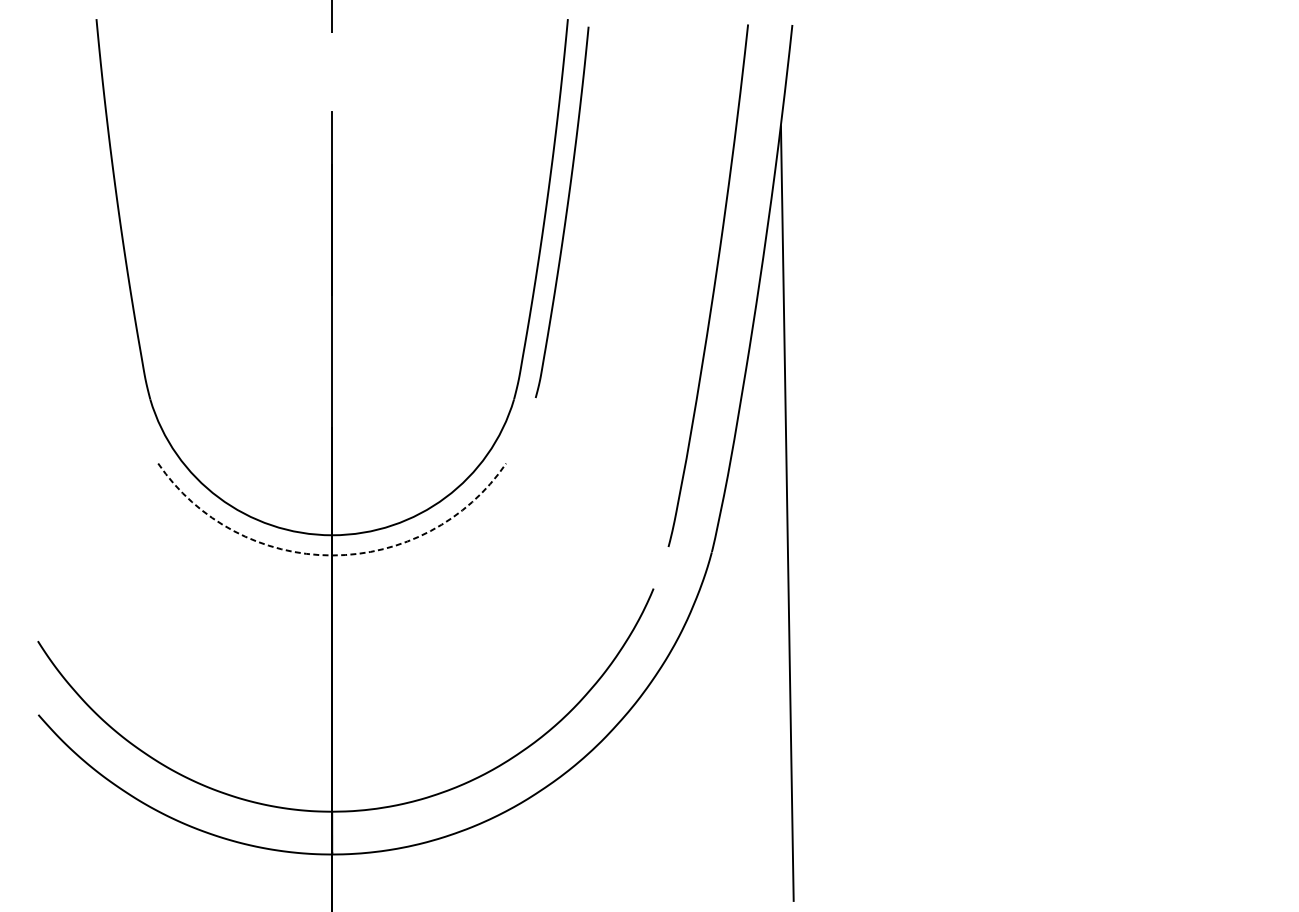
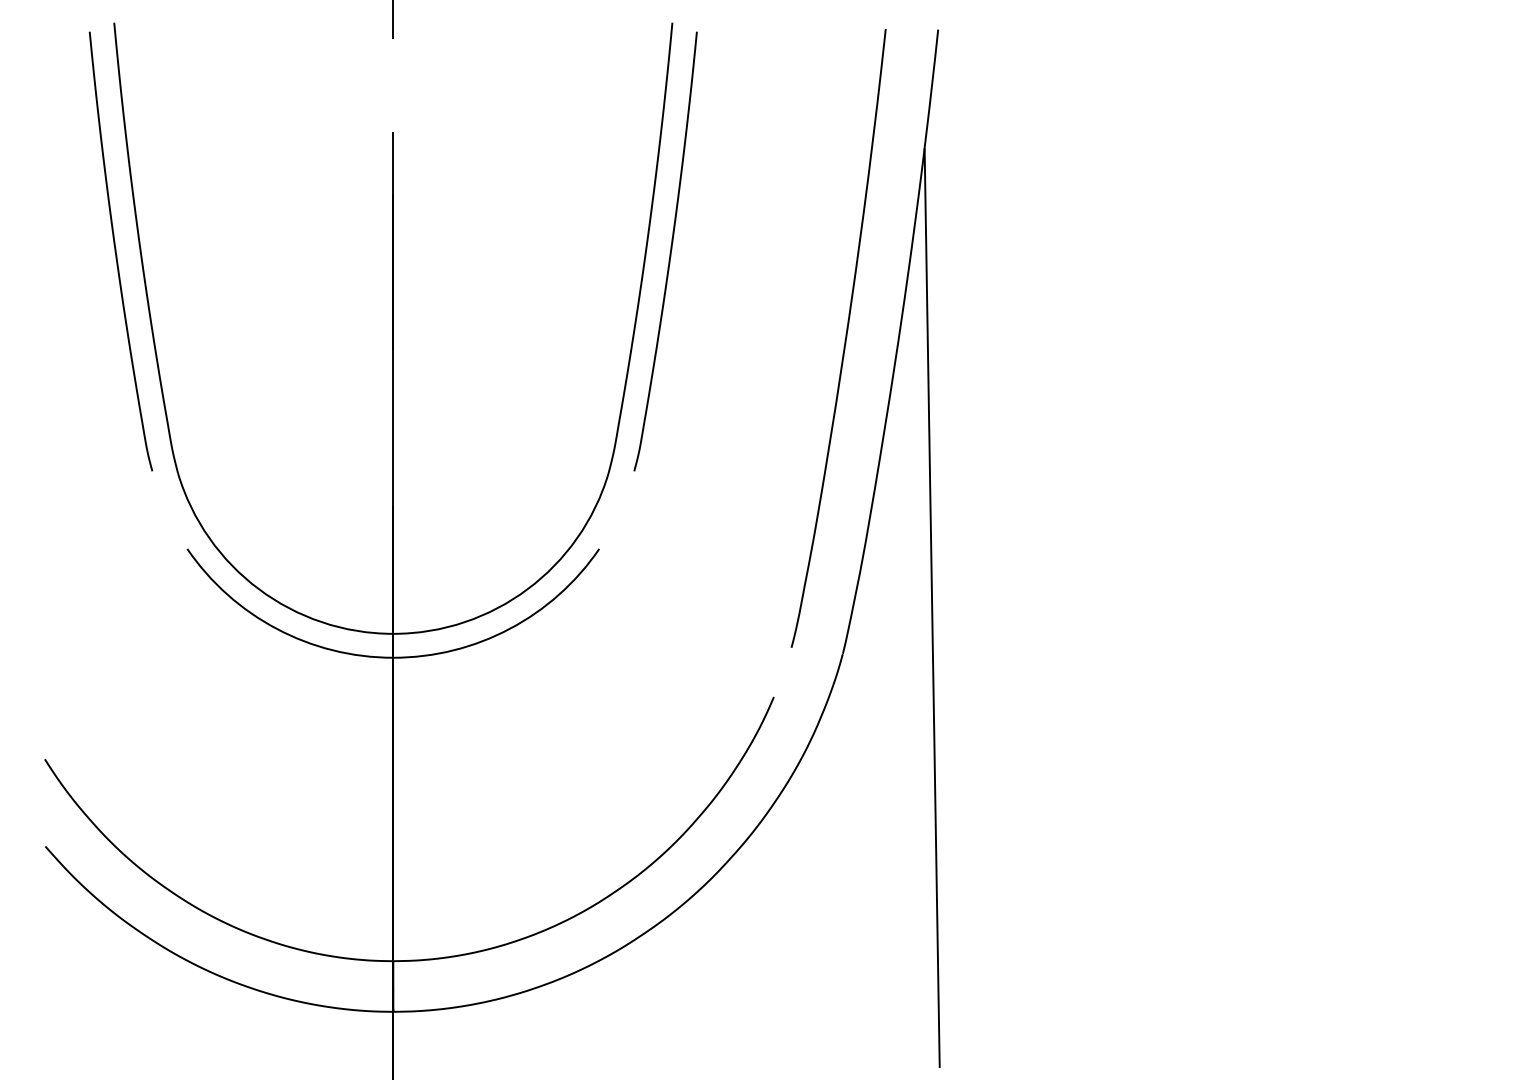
curve: (98, 212) -> (116, 251), added
arc: (332, 555) -> (393, 657), dashed -> solid

